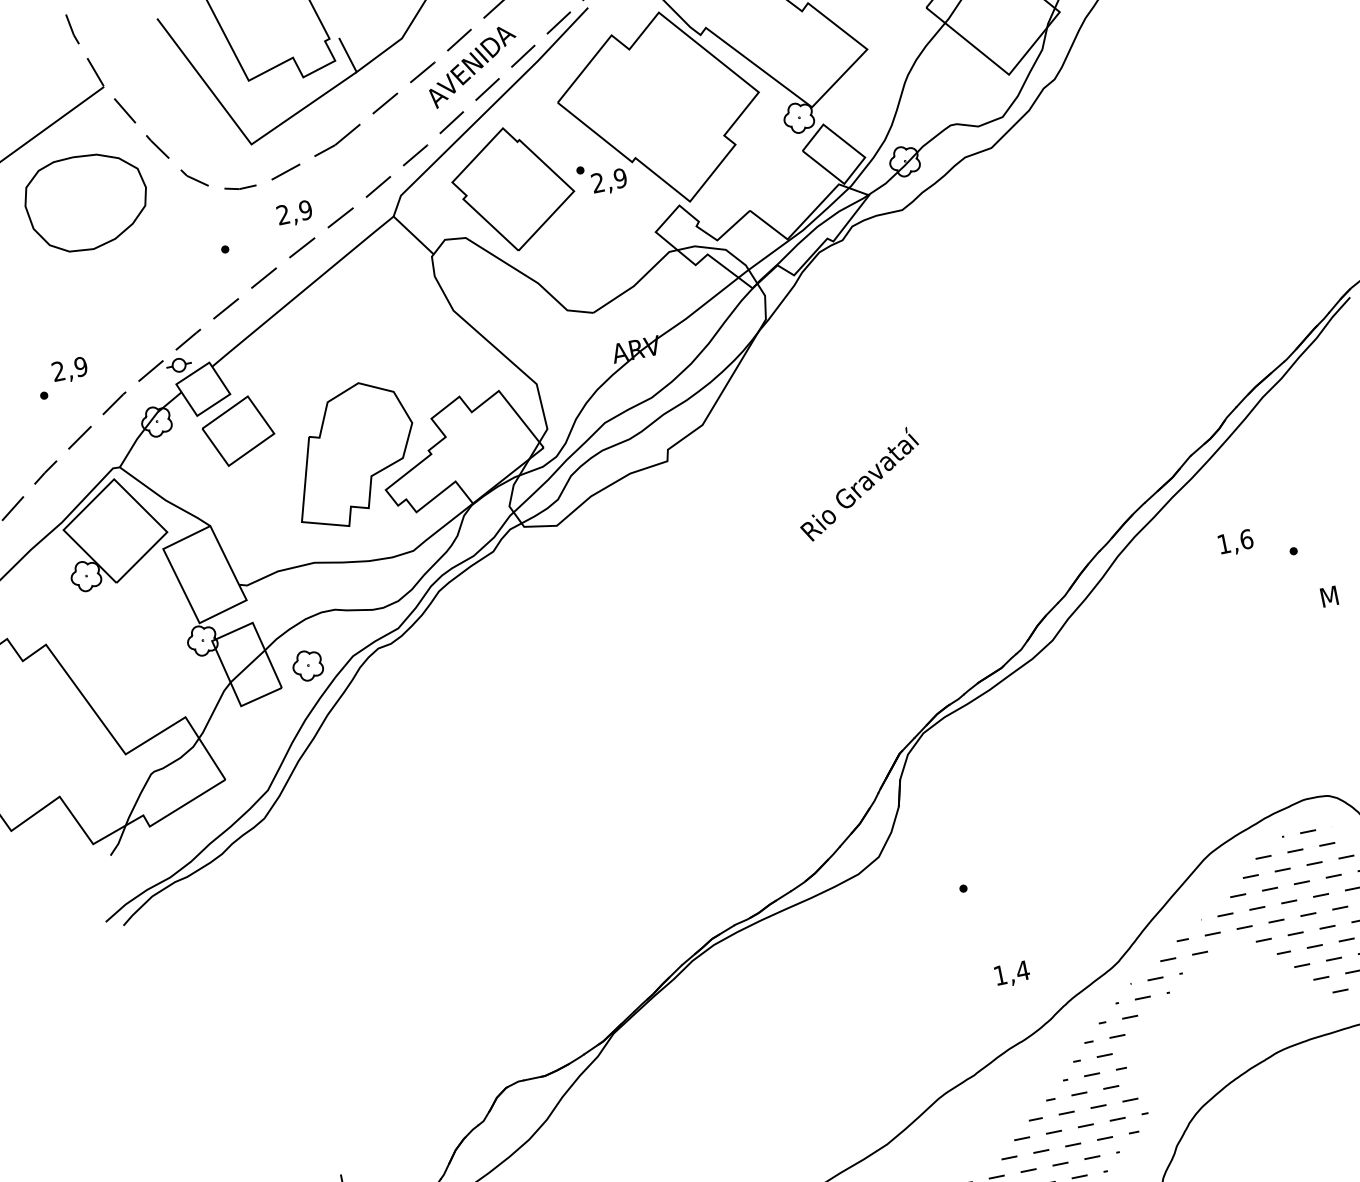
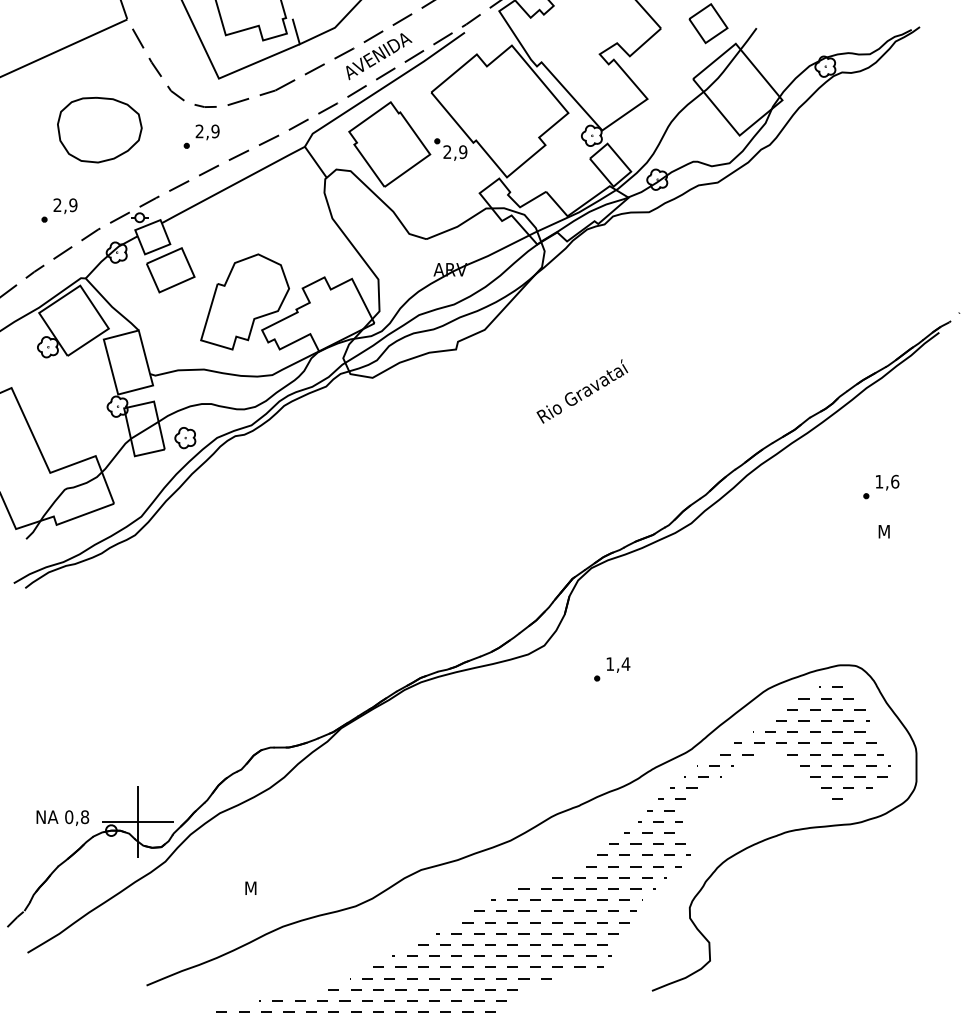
part: (86, 201) -> (99, 129), moved
text: (294, 214) -> (207, 132), moved
text: (1235, 542) -> (887, 482), moved
text: (1012, 973) -> (618, 664), moved

